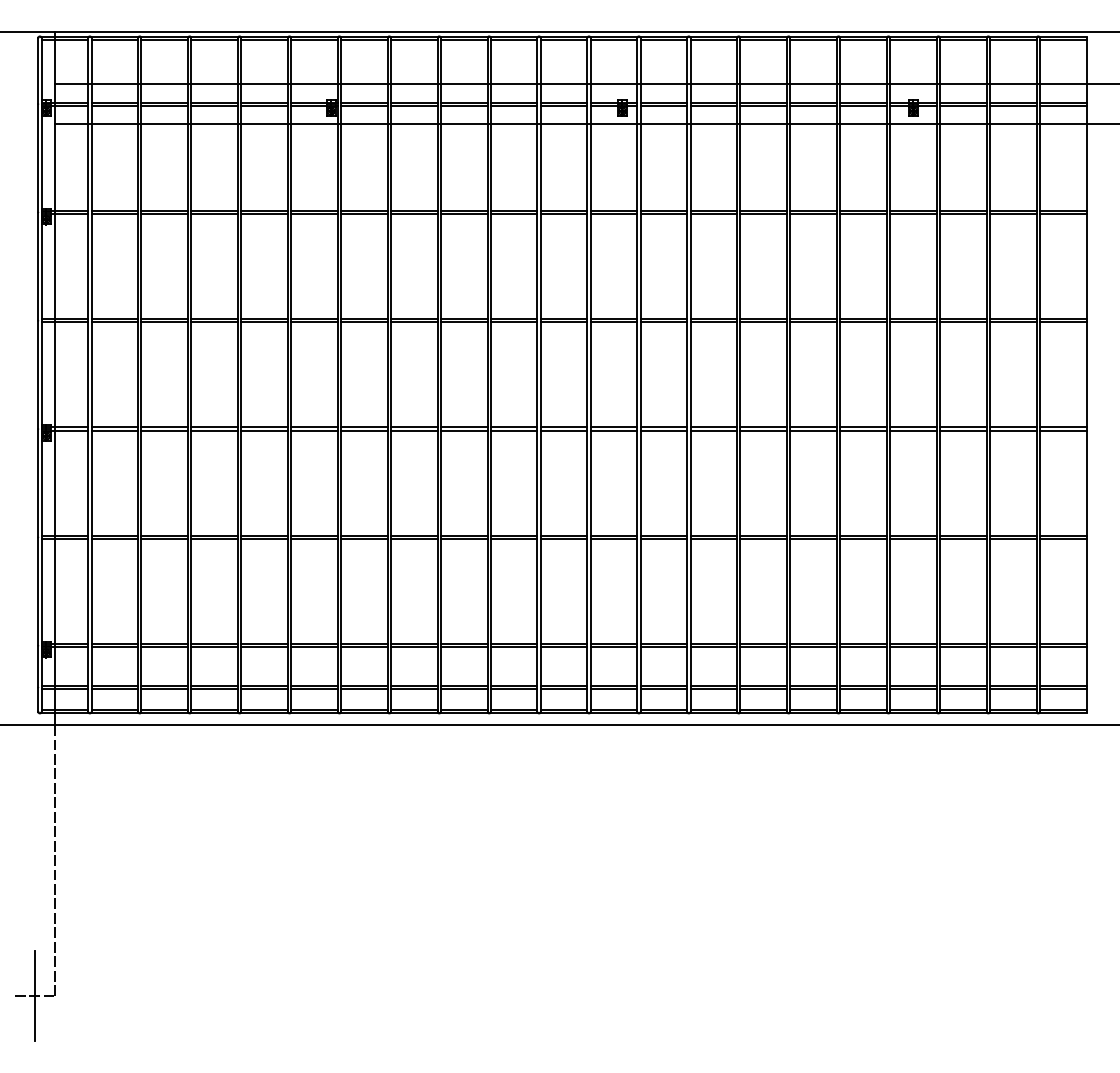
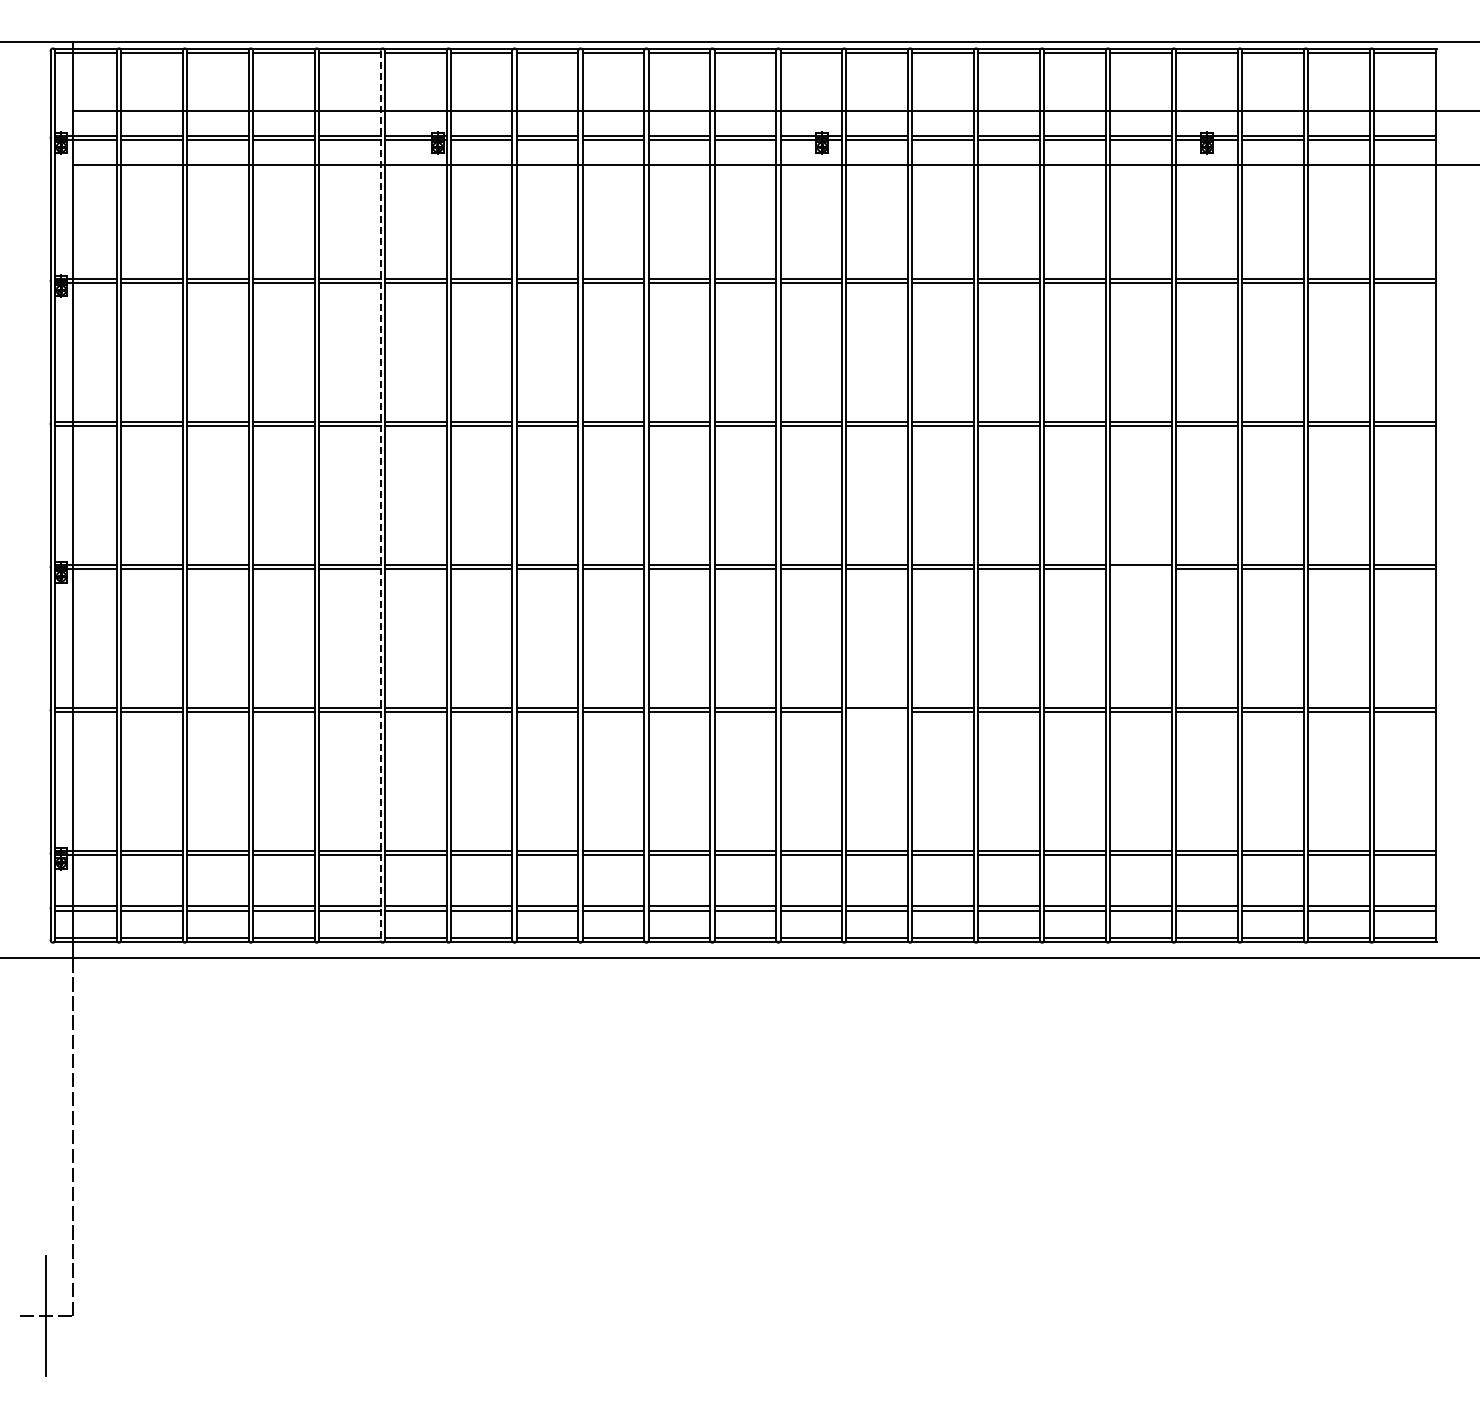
line: (287, 374) -> (380, 495), solid -> dashed
line: (863, 430) -> (1140, 569), removed
line: (664, 539) -> (877, 712), removed

